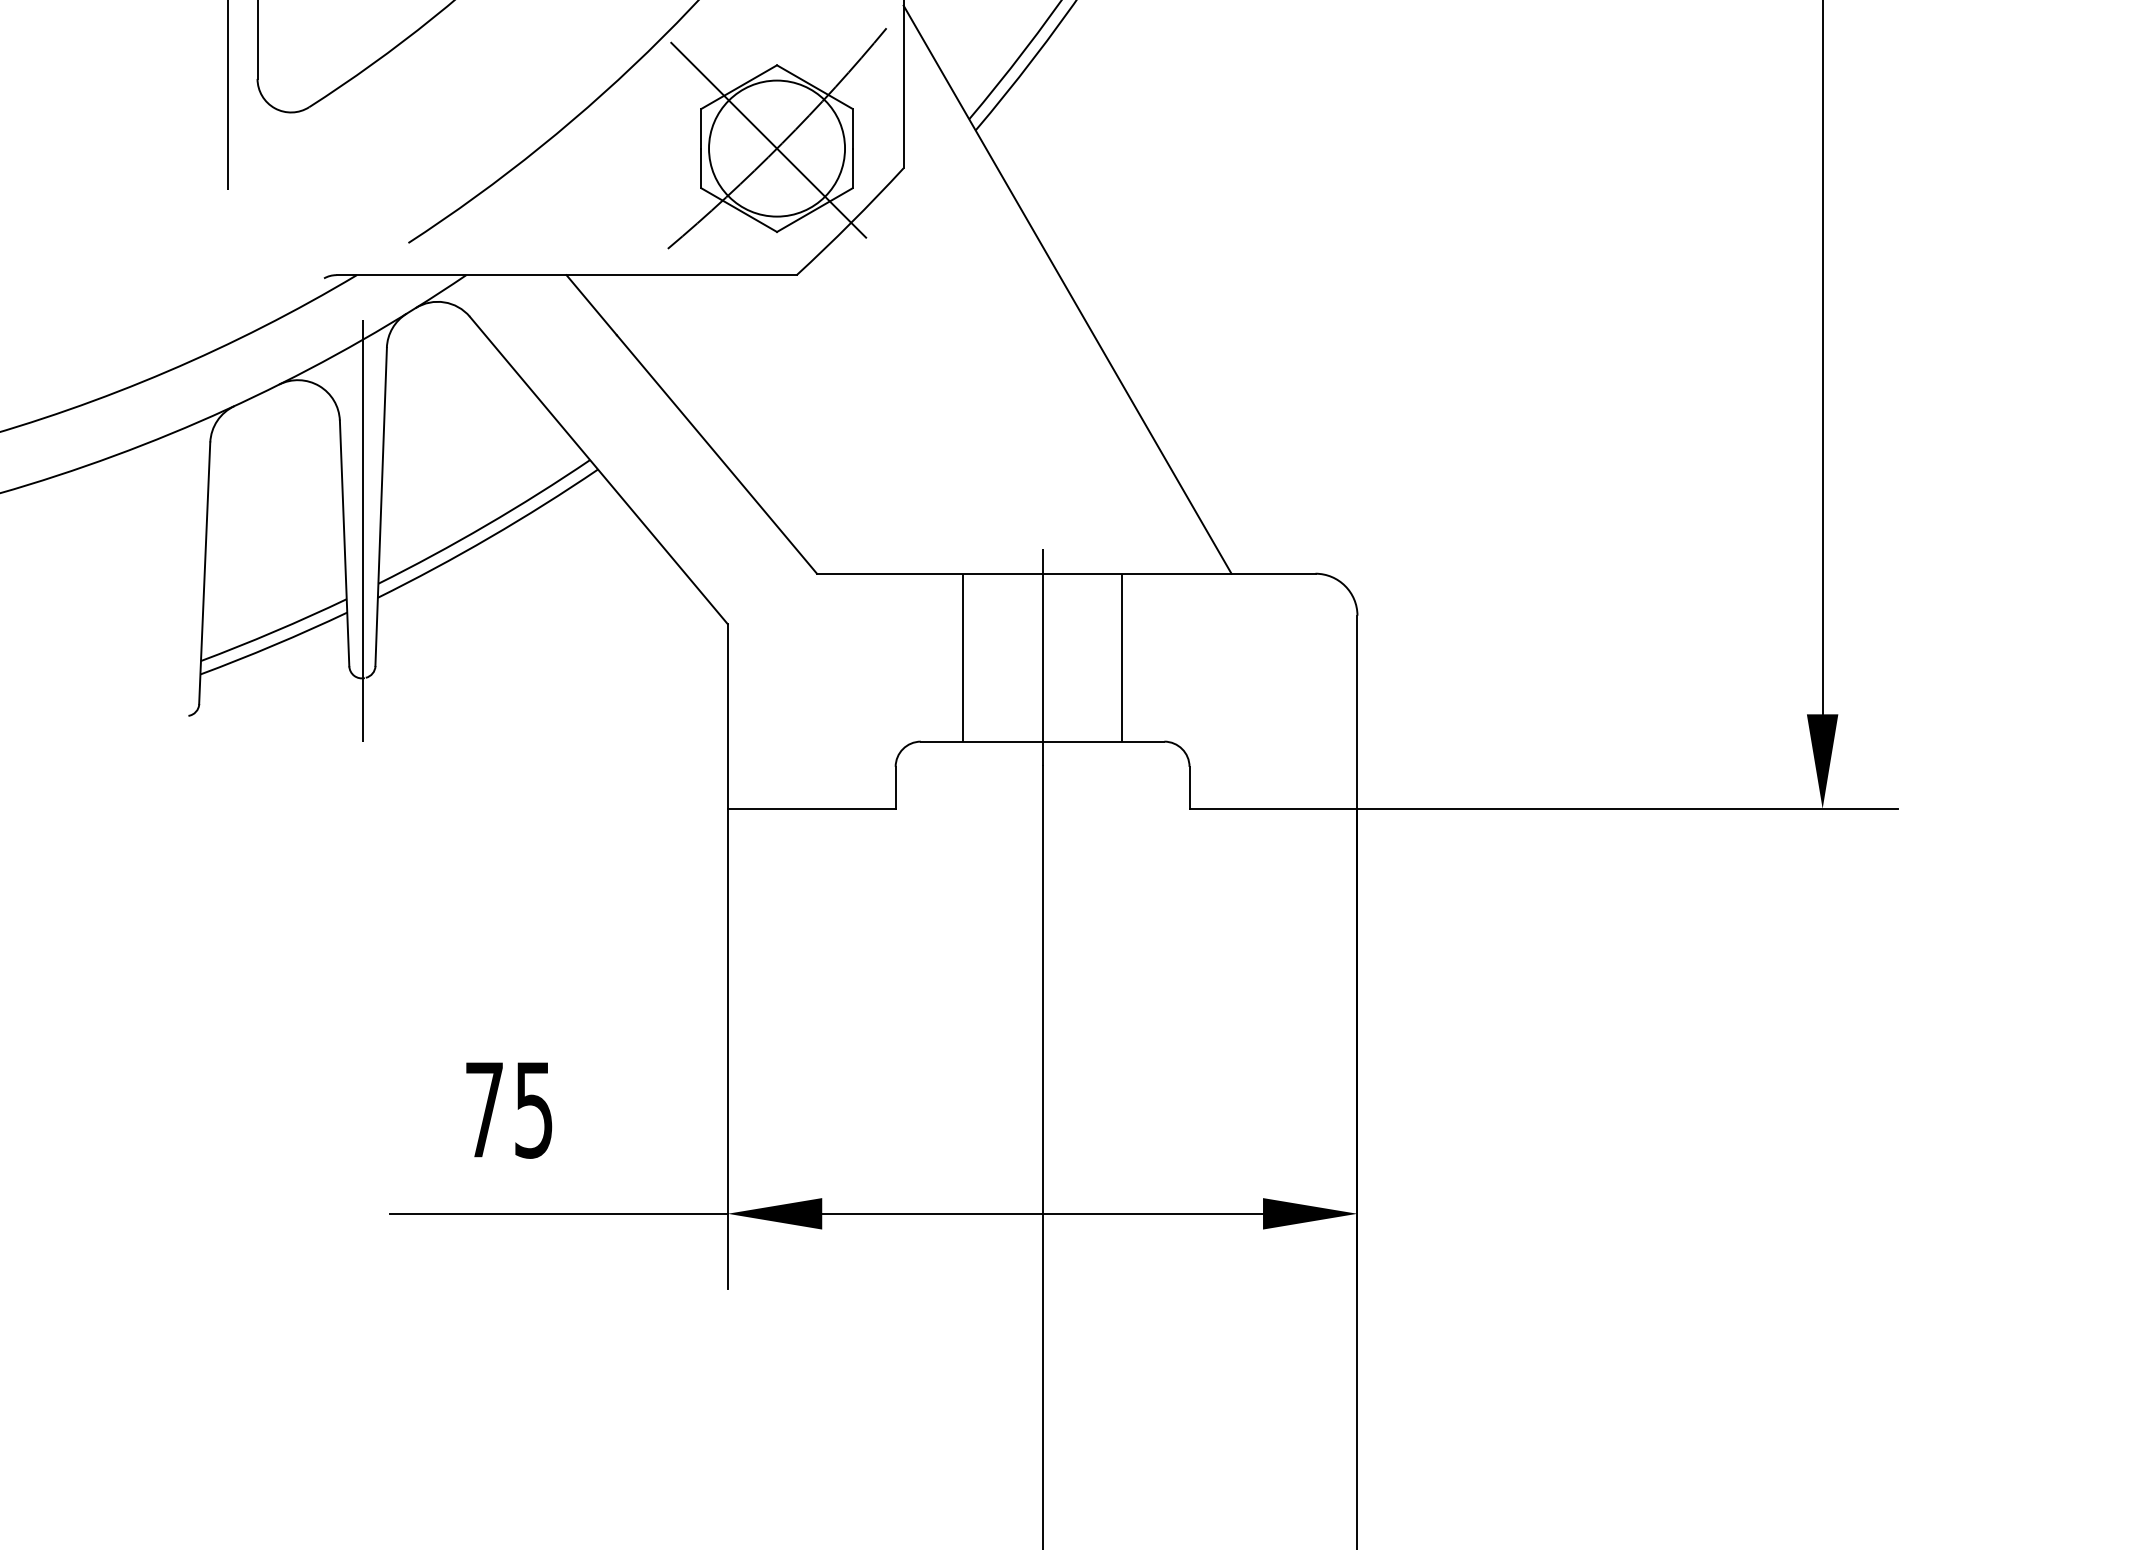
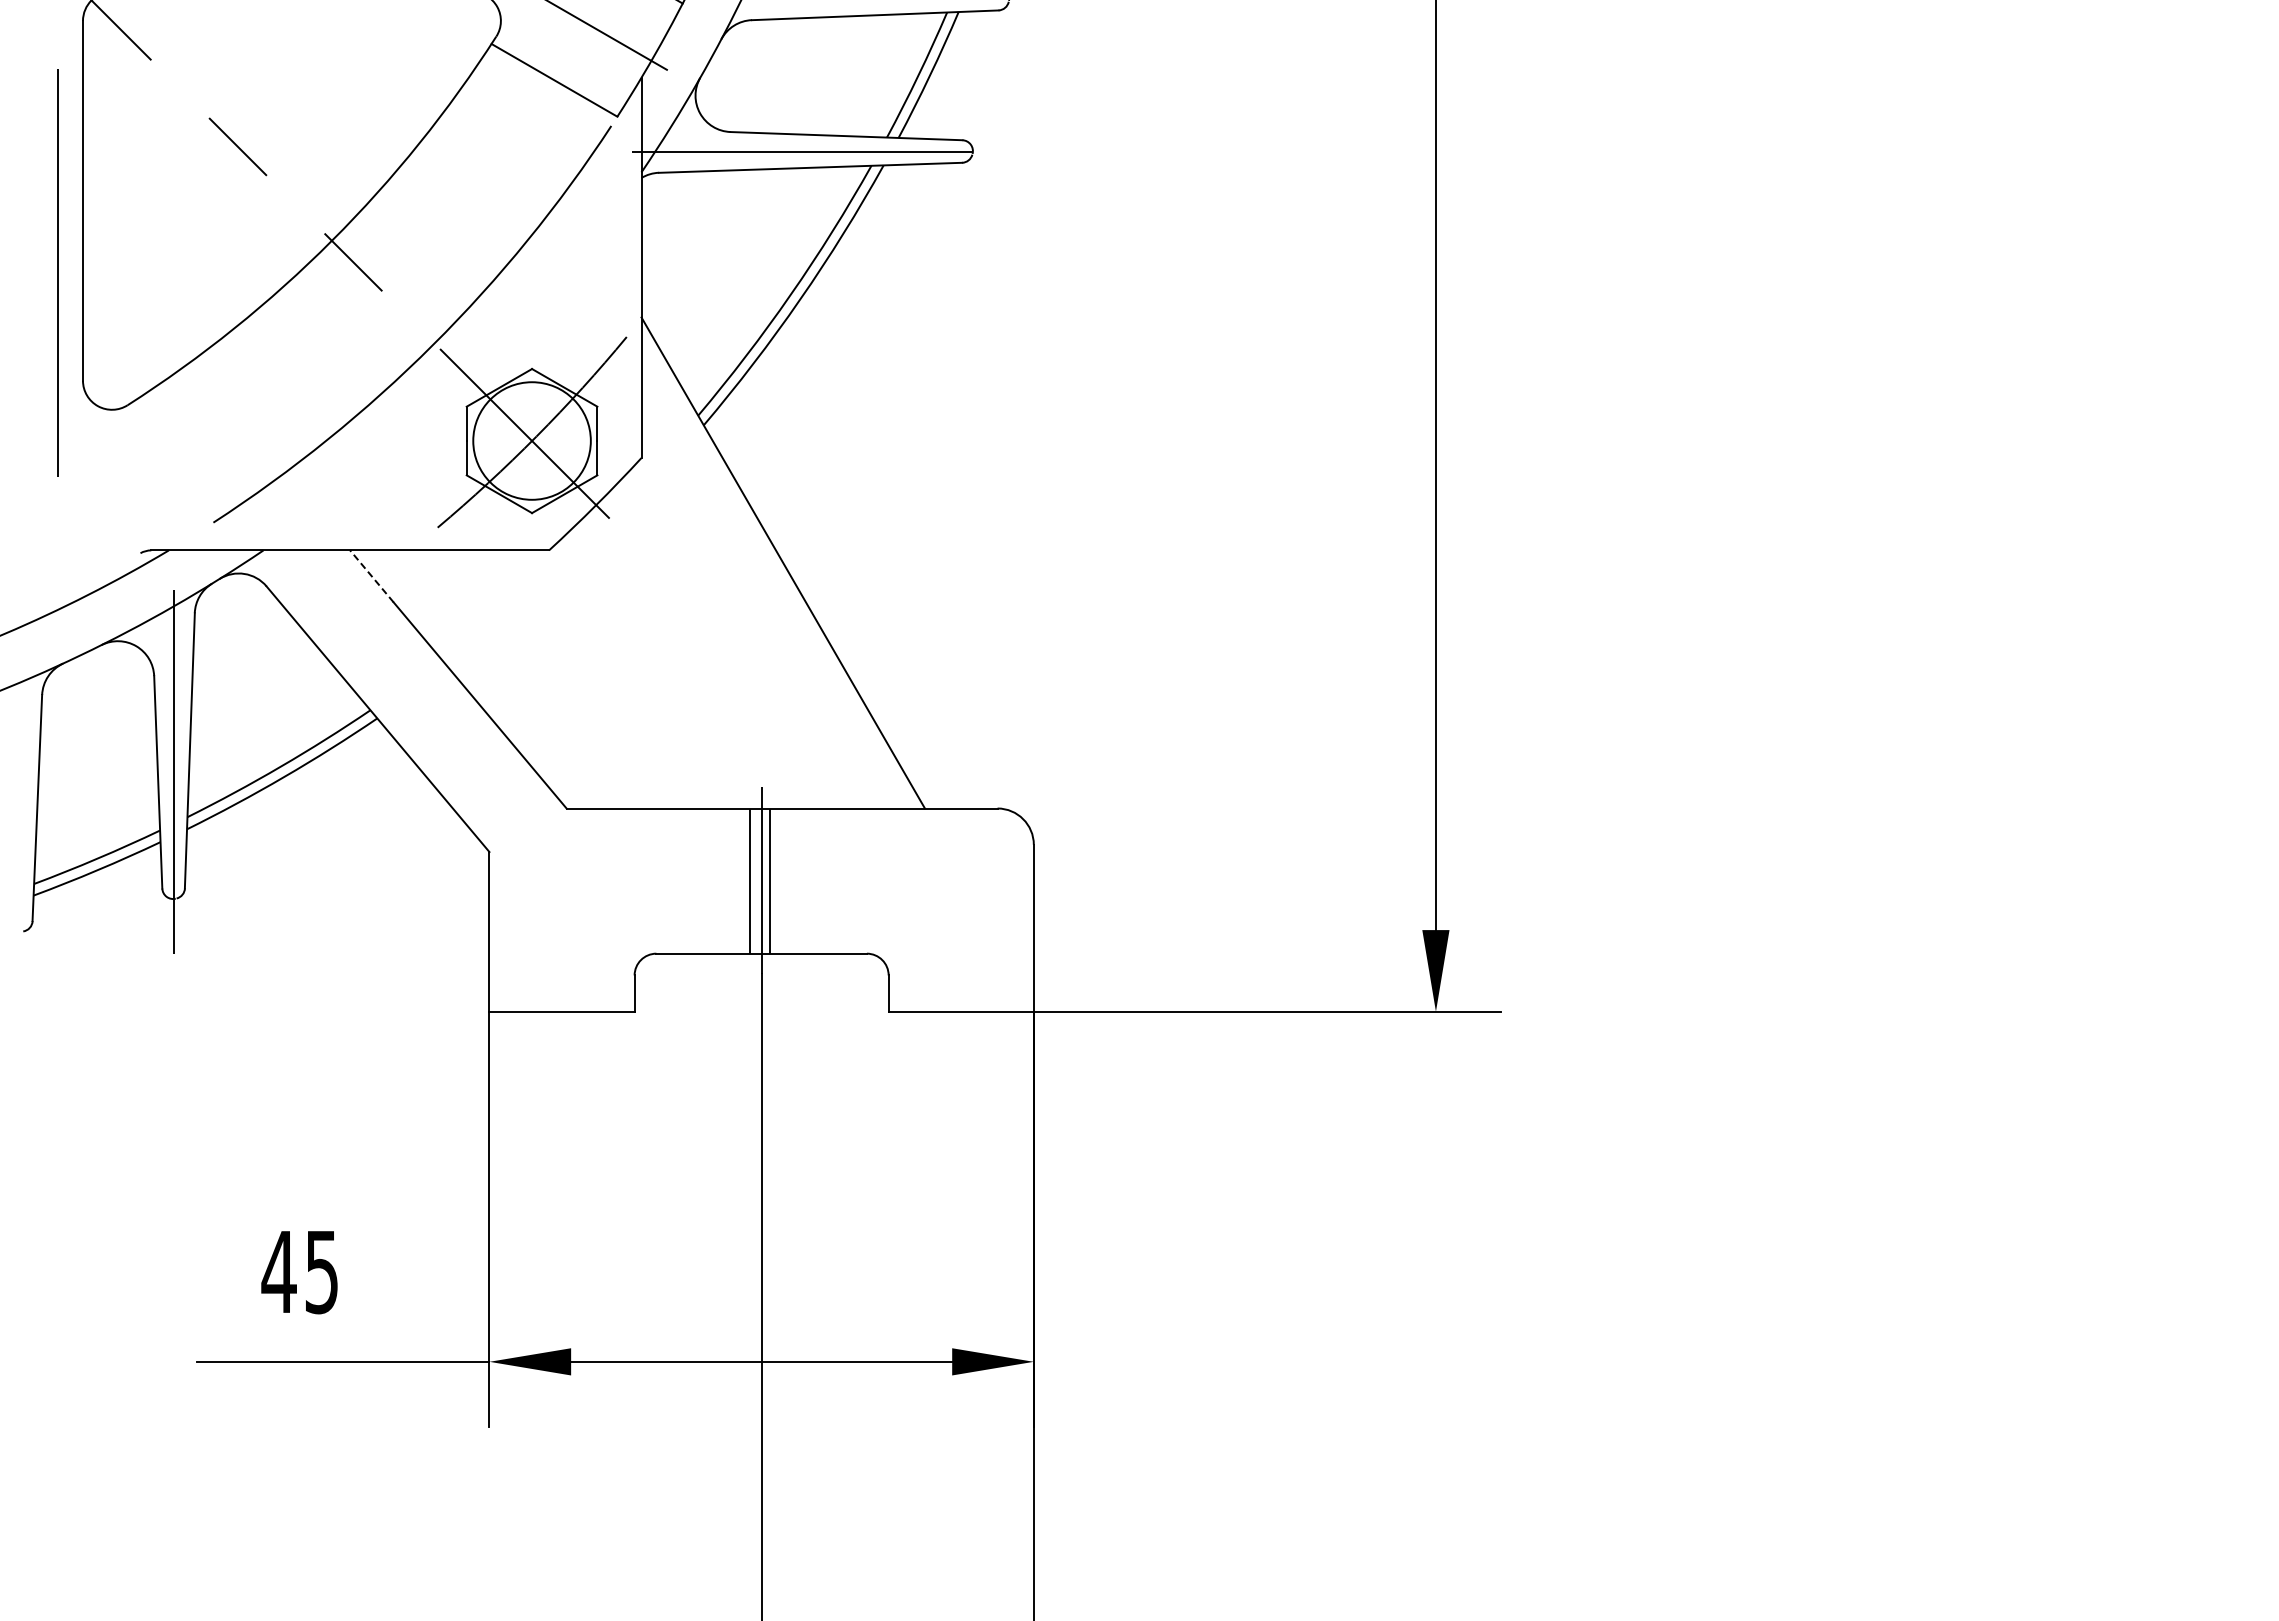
line: (591, 305) -> (371, 576), solid -> dashed
line: (962, 656) -> (749, 880), moved
line: (1122, 656) -> (769, 880), moved
text: (483, 1109) -> (278, 1271), 75 -> 45

